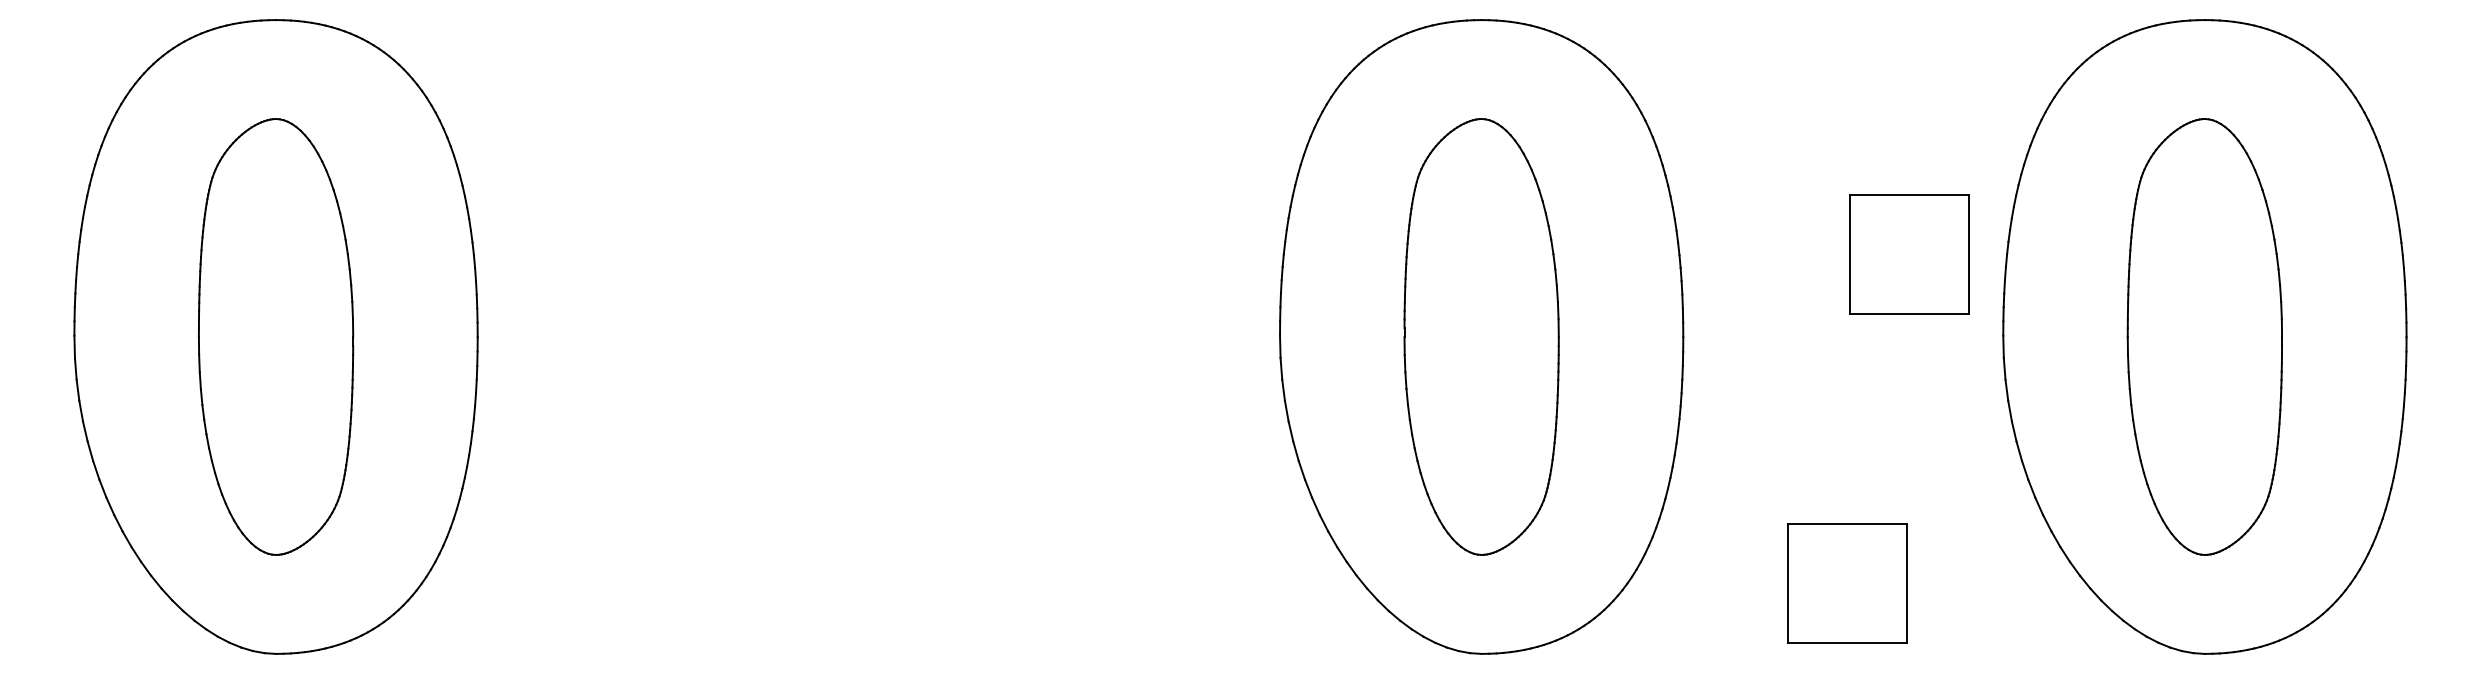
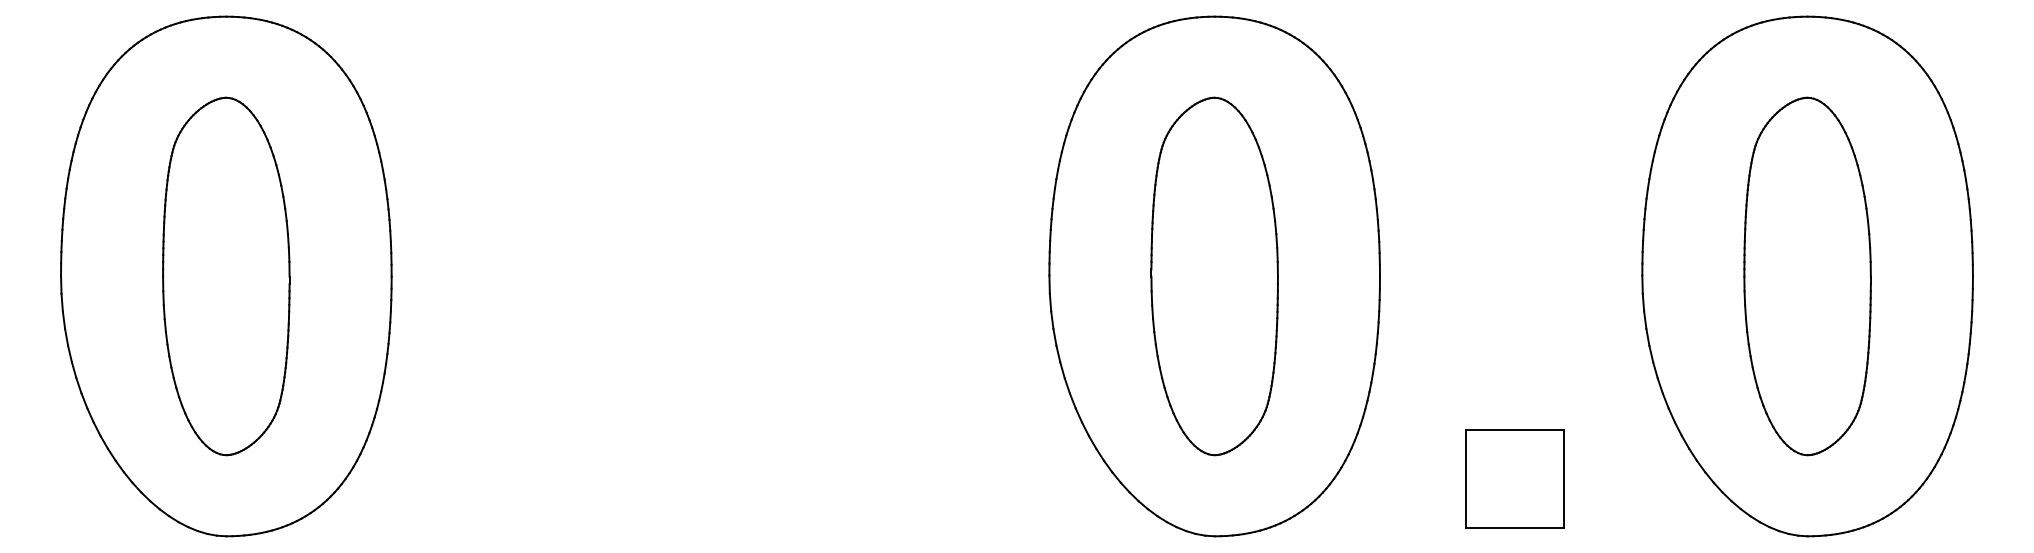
part: (1909, 254) -> (1565, 208), removed

